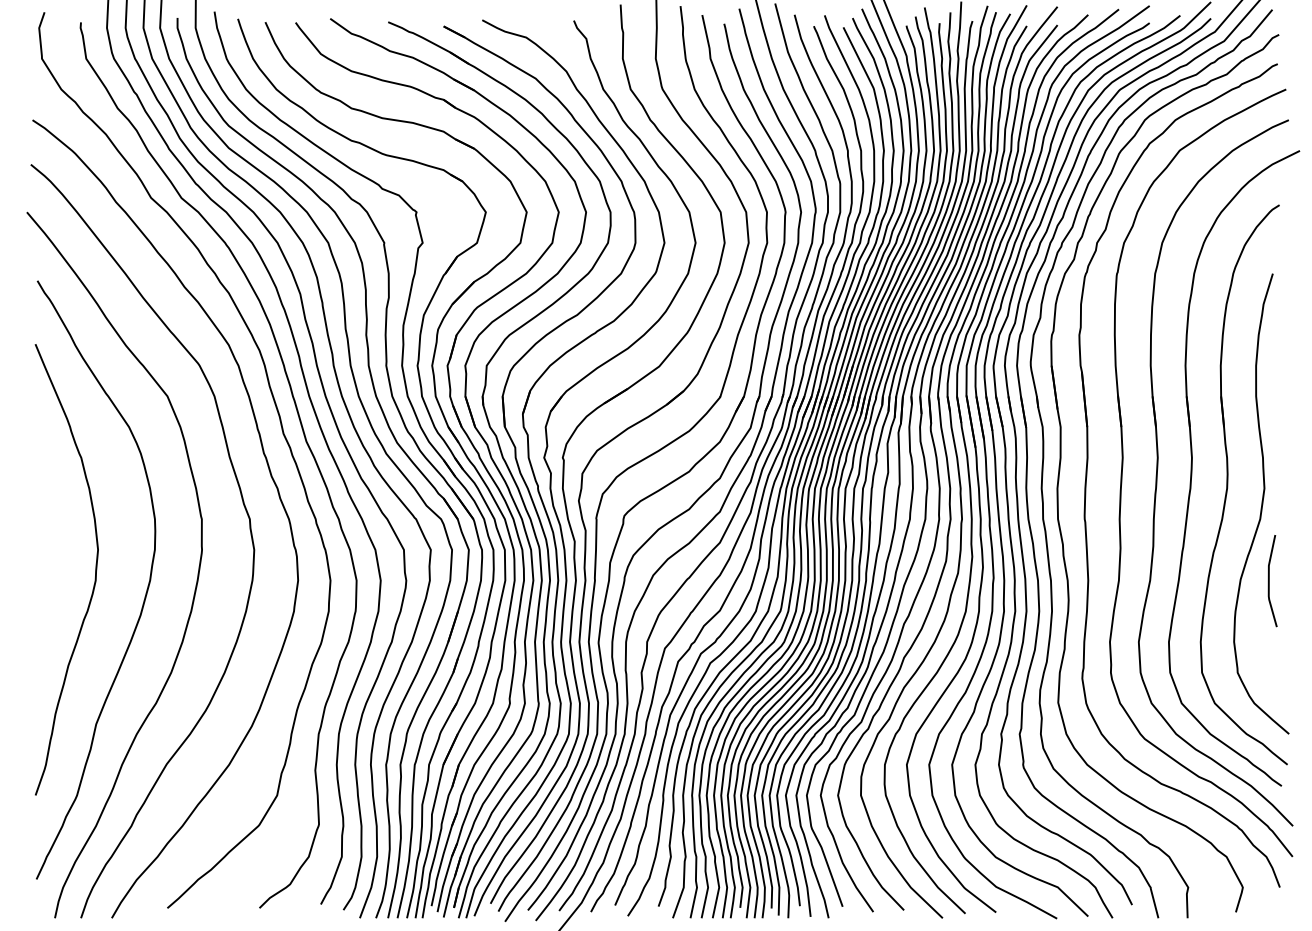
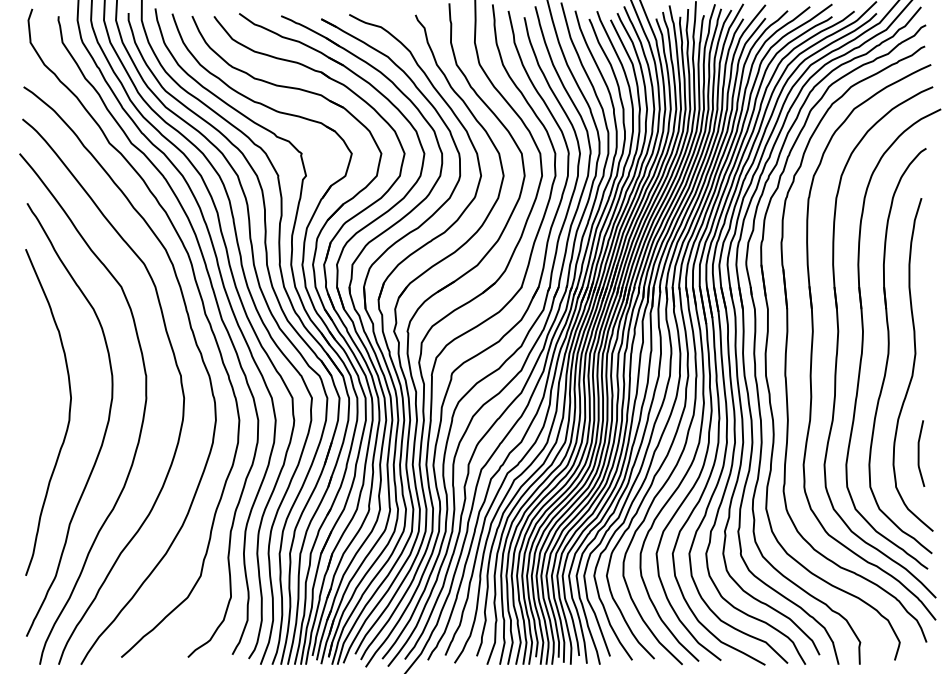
line: (1270, 580) -> (919, 453), moved

